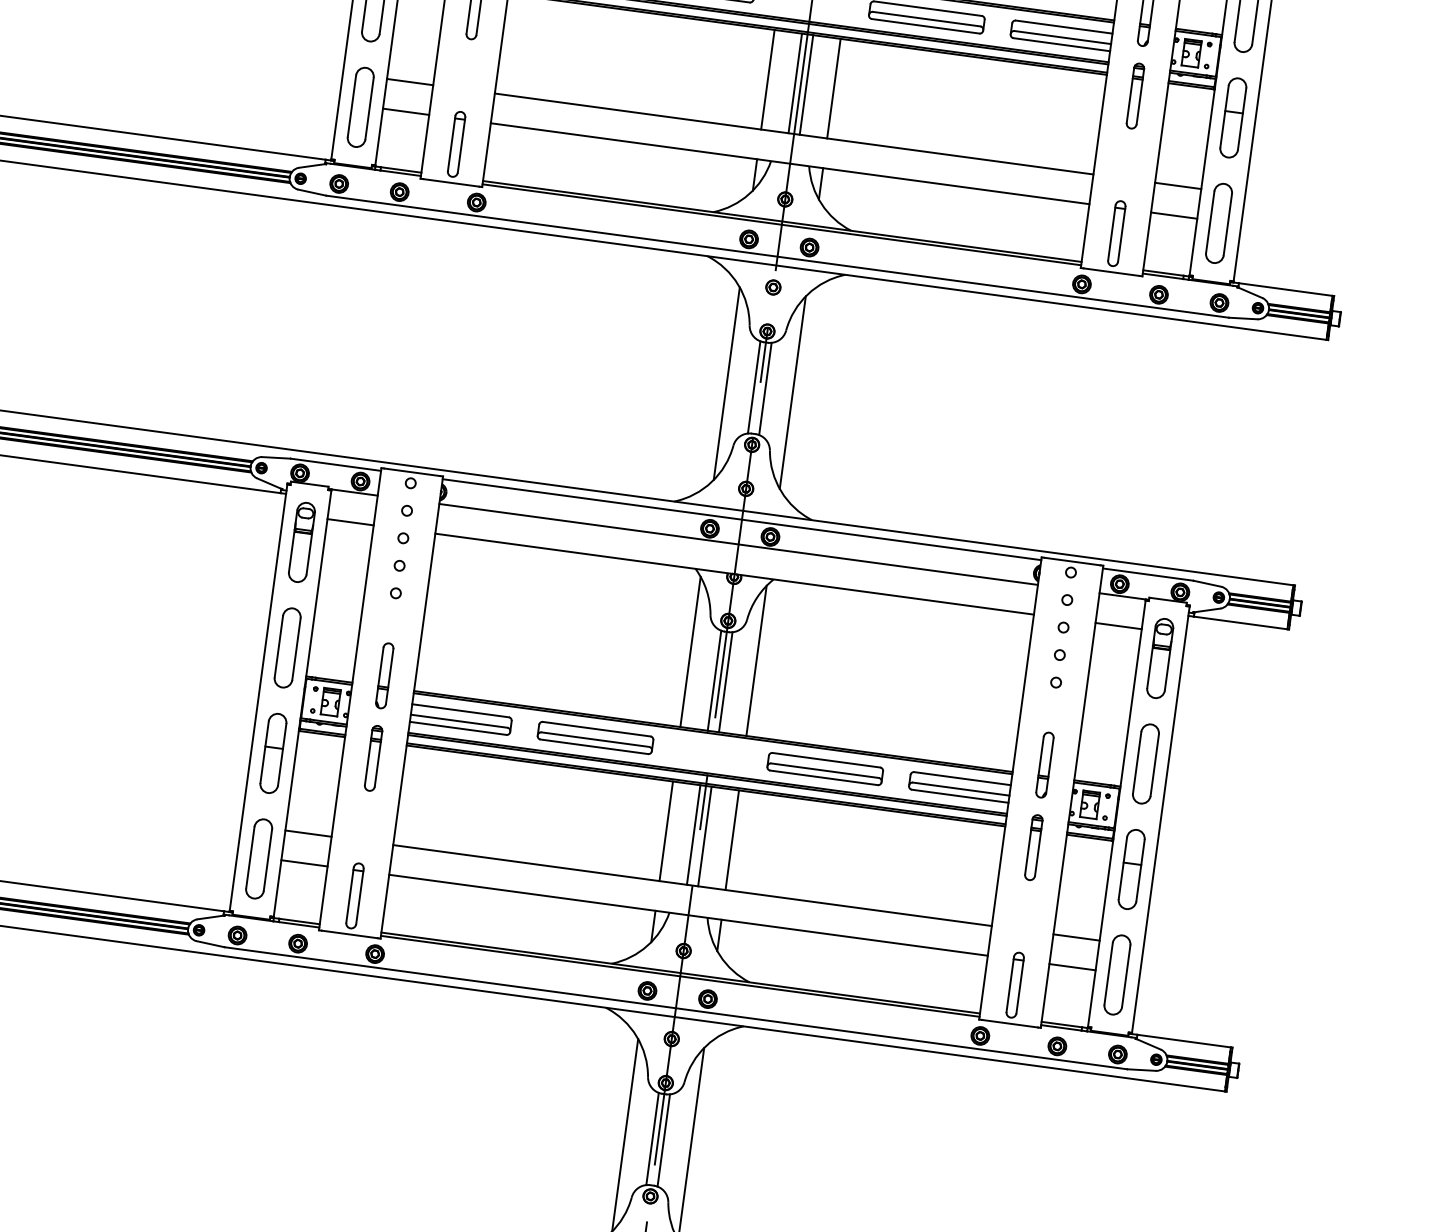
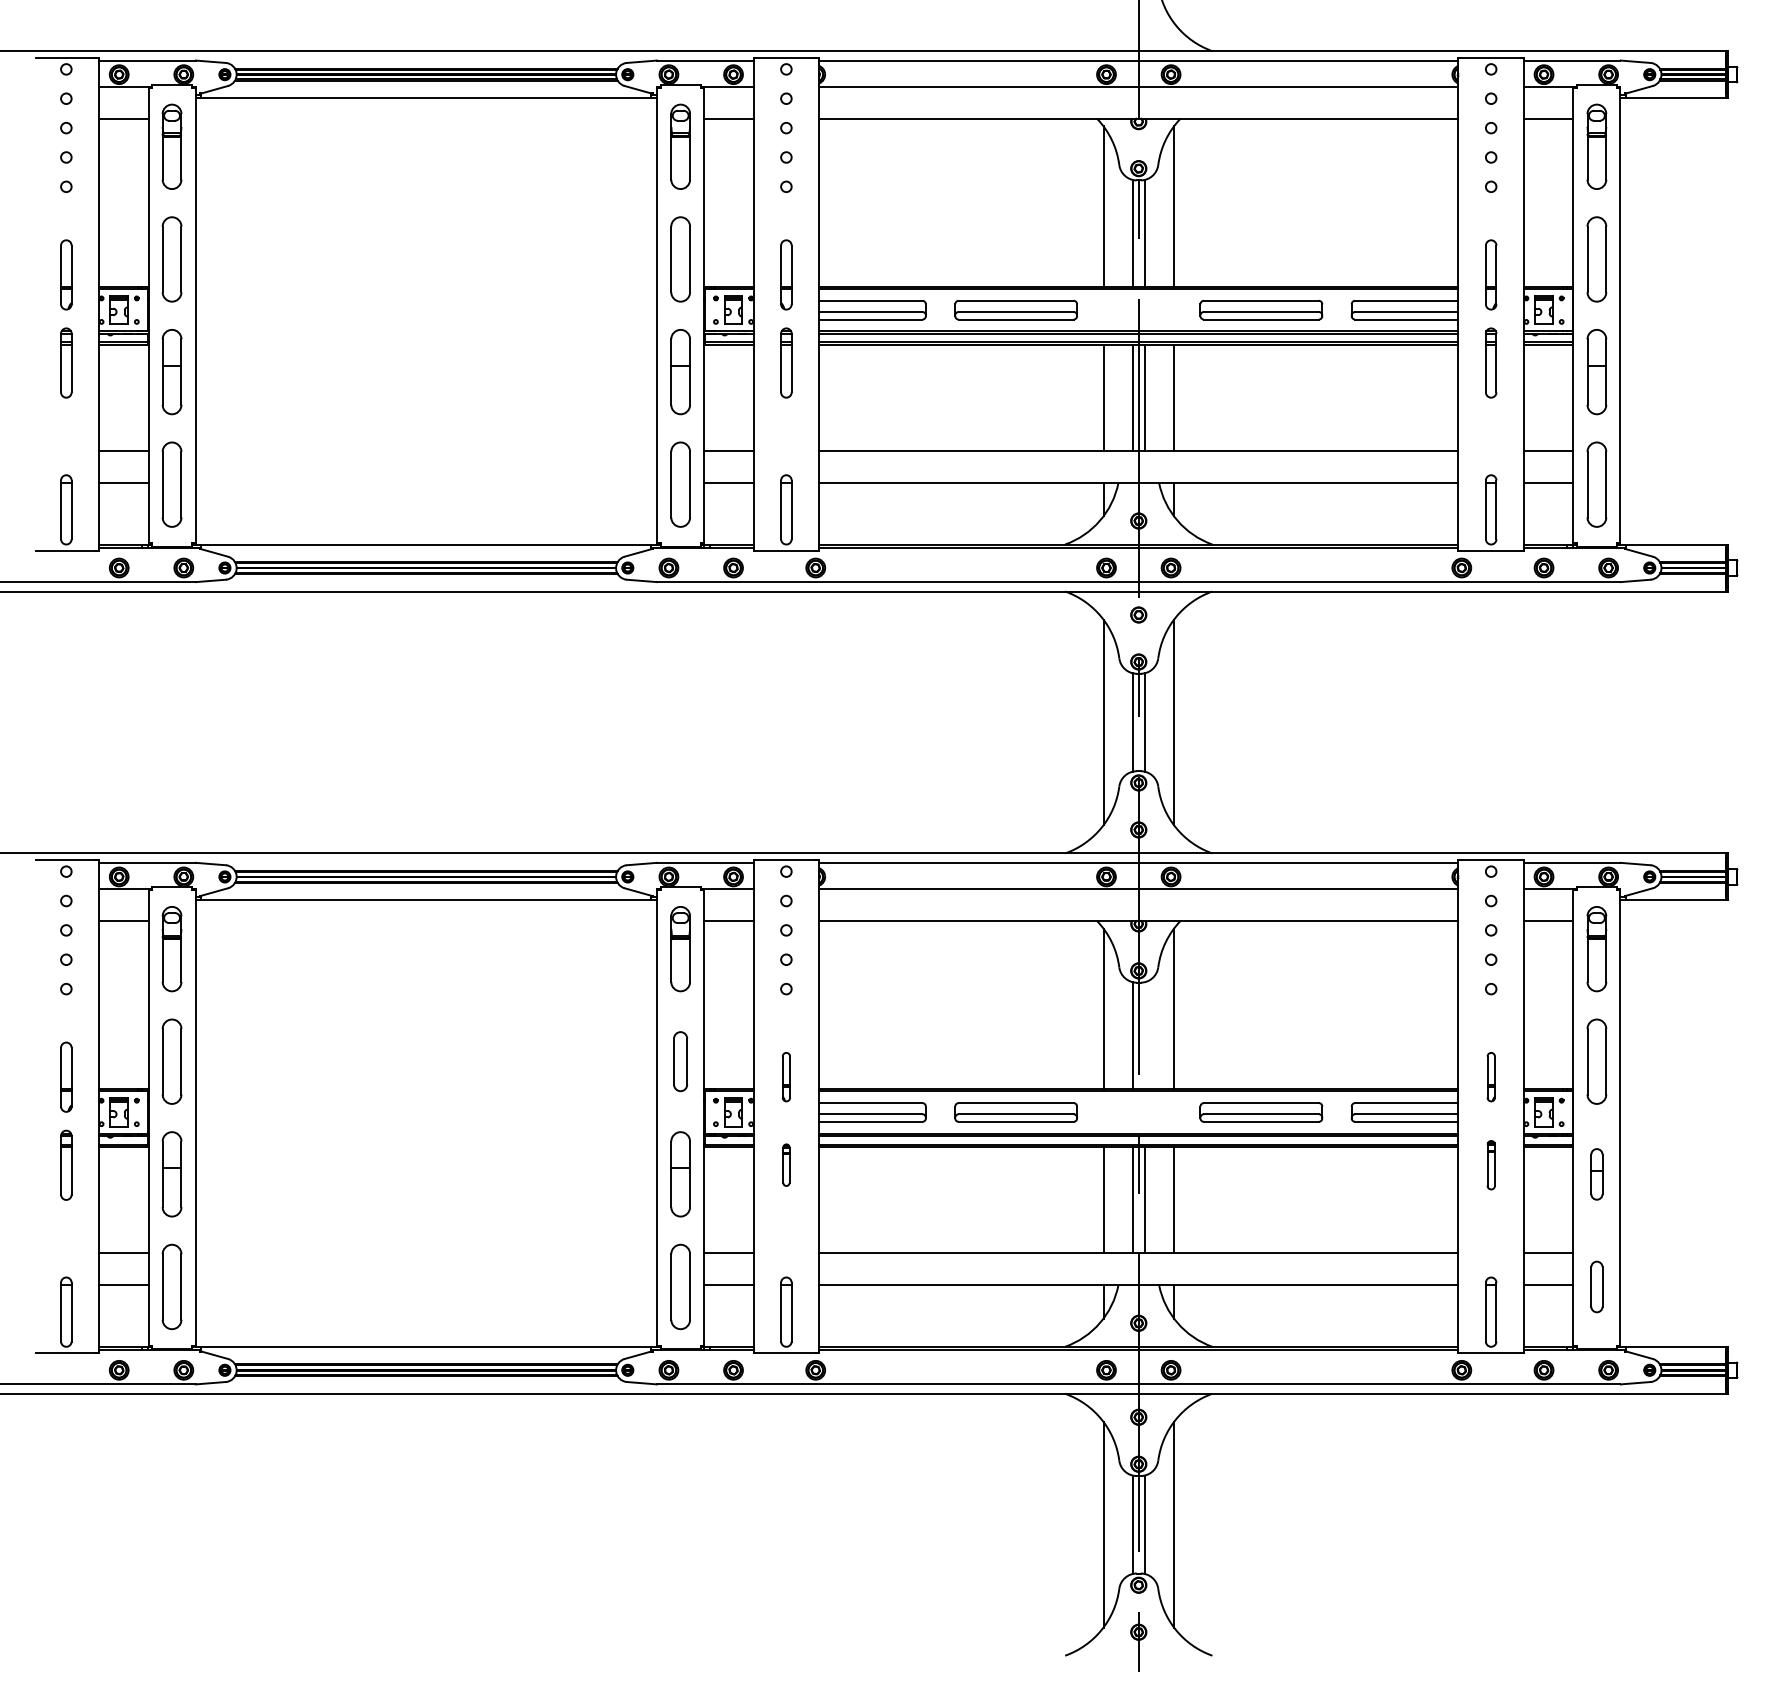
part: (287, 647) -> (680, 1061), size x0.7
part: (384, 675) -> (786, 1076), size x0.7
line: (725, 682) -> (1144, 1035), removed
part: (373, 757) -> (786, 1164), size x0.6
part: (1045, 764) -> (1491, 1076), size x0.7
part: (1034, 846) -> (1491, 1164), size x0.7
part: (1131, 869) -> (1596, 1174), size x0.6
part: (1117, 974) -> (1596, 1286), size x0.6

